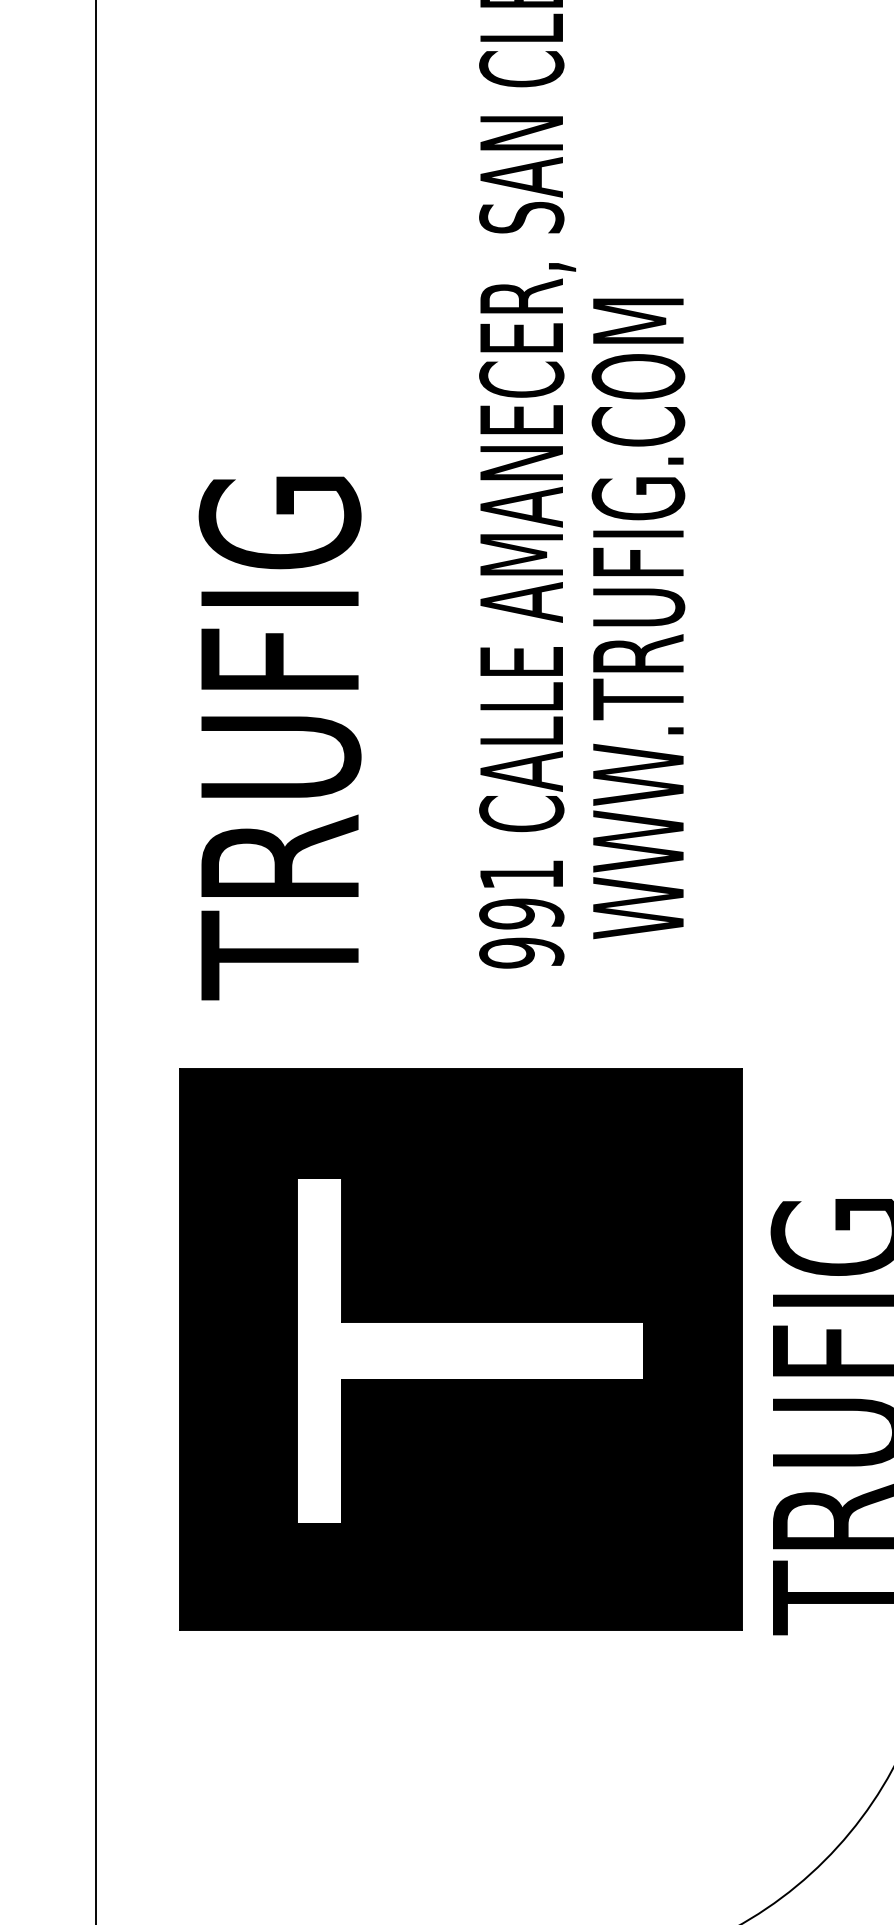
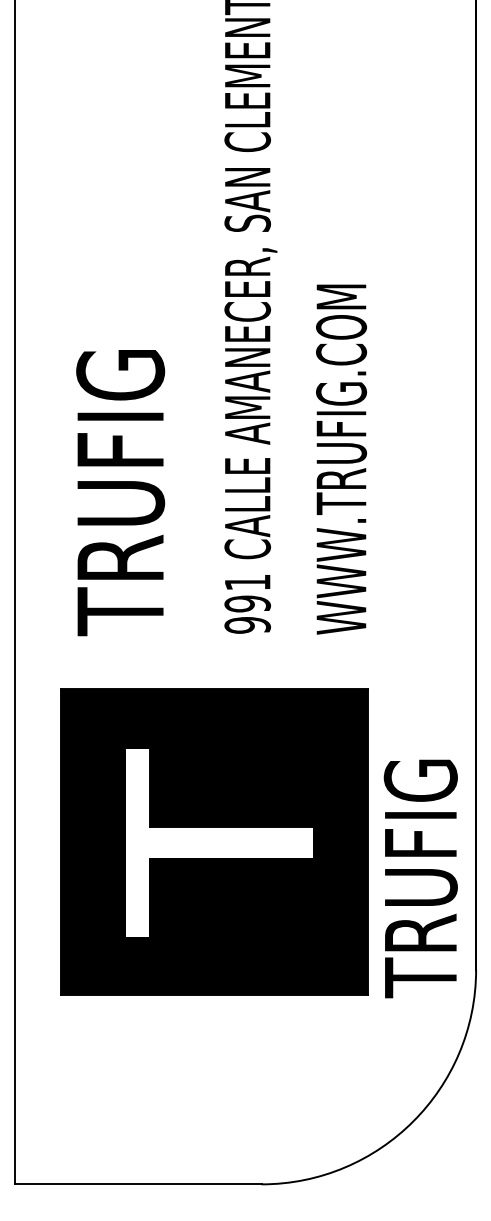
text: (638, 618) -> (341, 459), moved
text: (279, 739) -> (120, 493), moved

